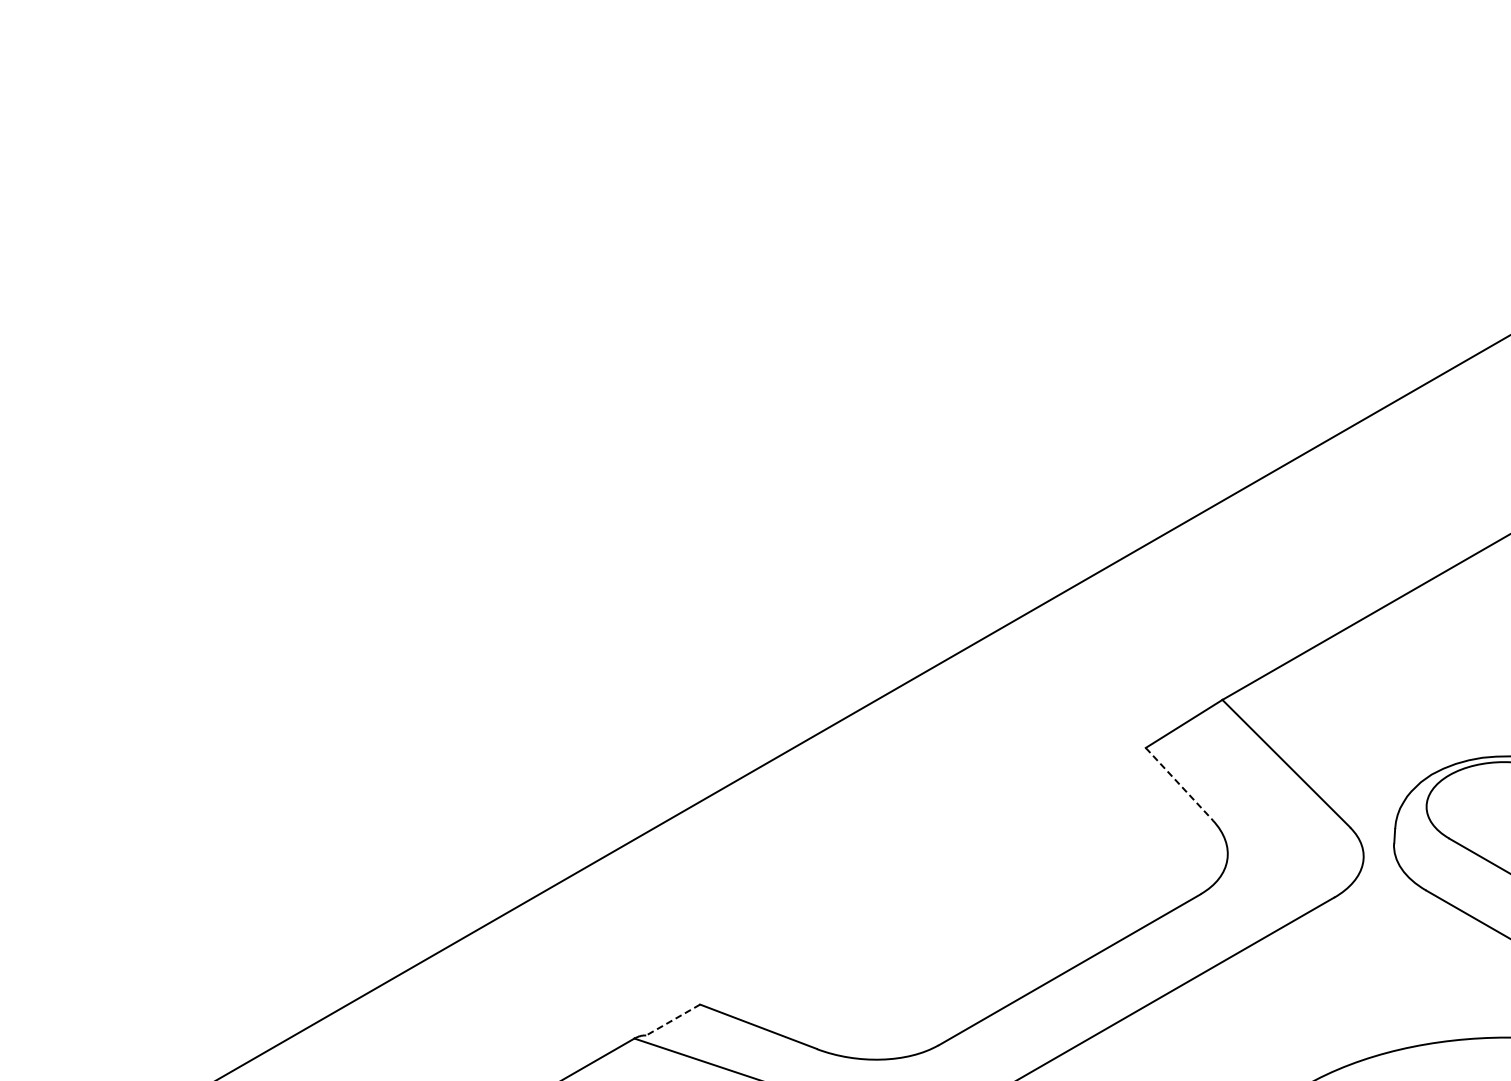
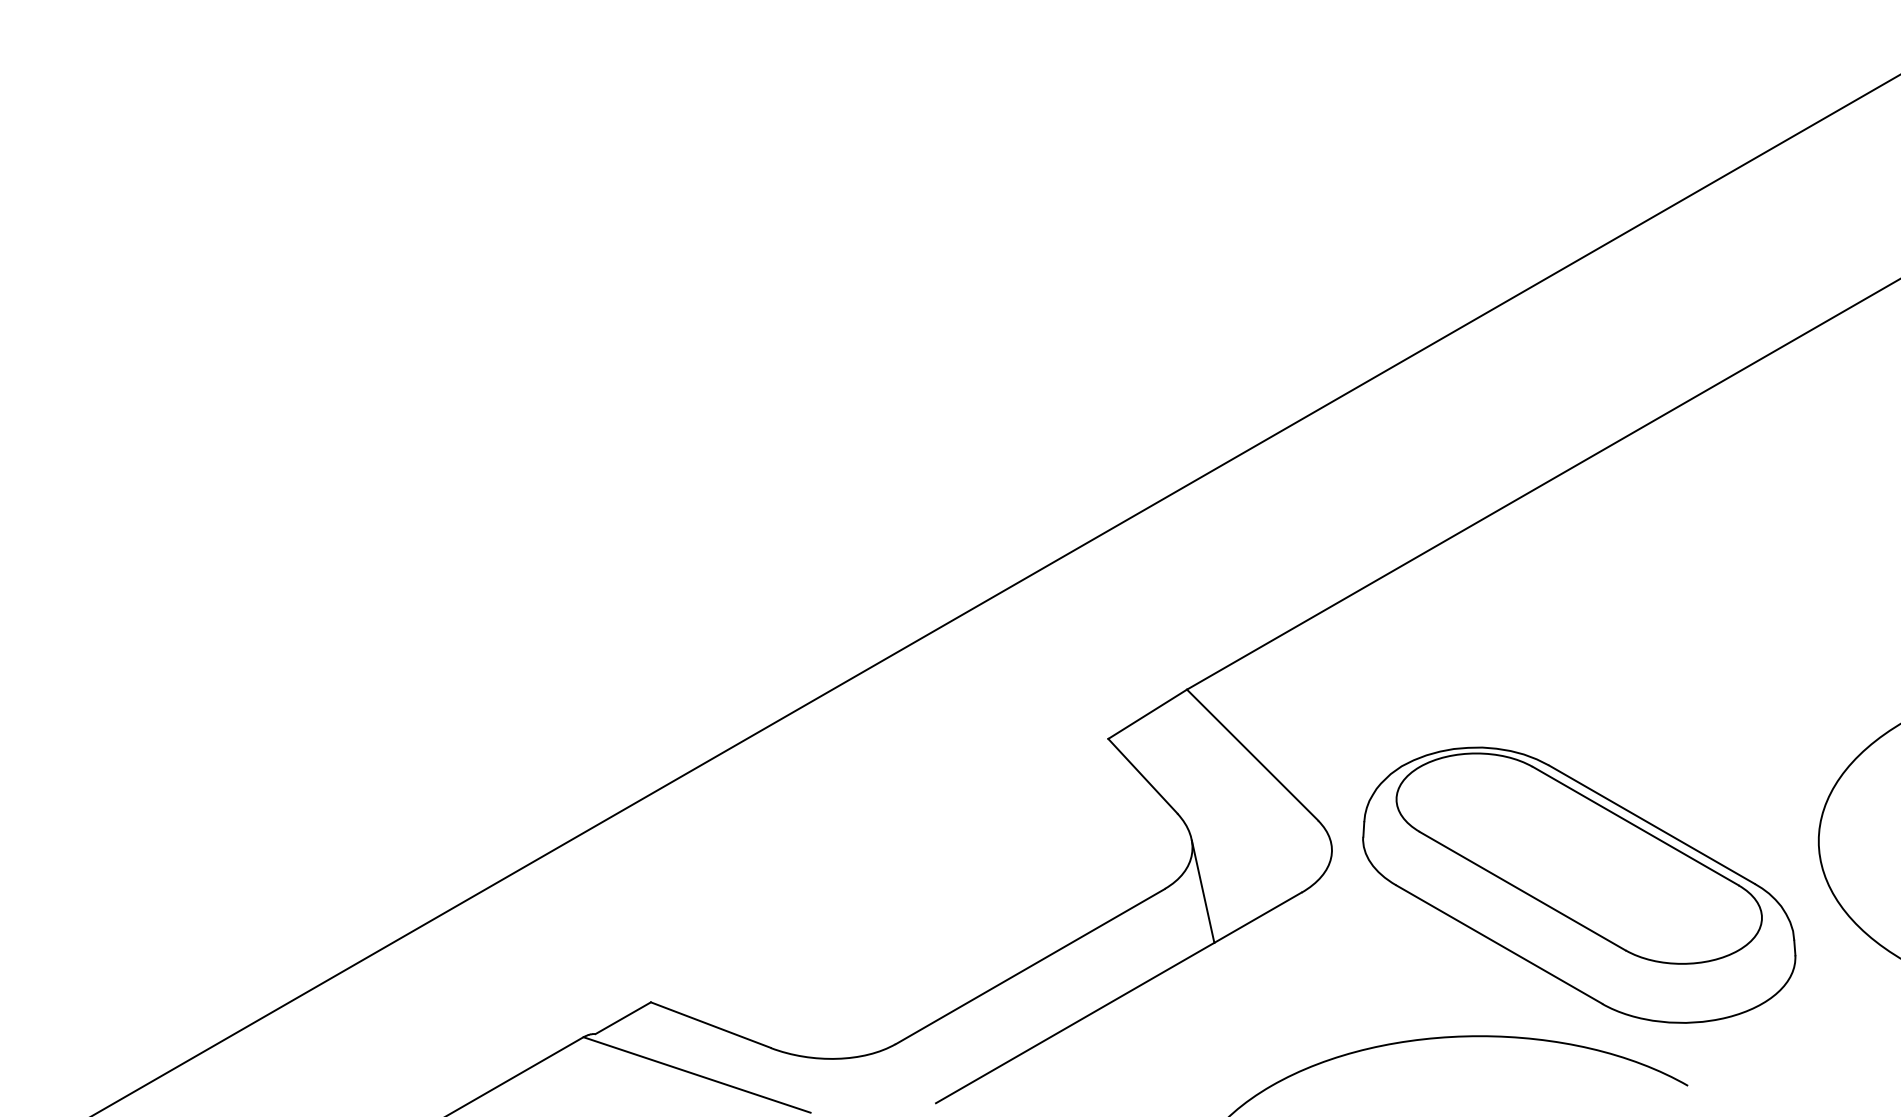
line: (1179, 784) -> (1142, 776), dashed -> solid
line: (1237, 896) -> (1202, 891), added
line: (673, 1020) -> (623, 1018), dashed -> solid

